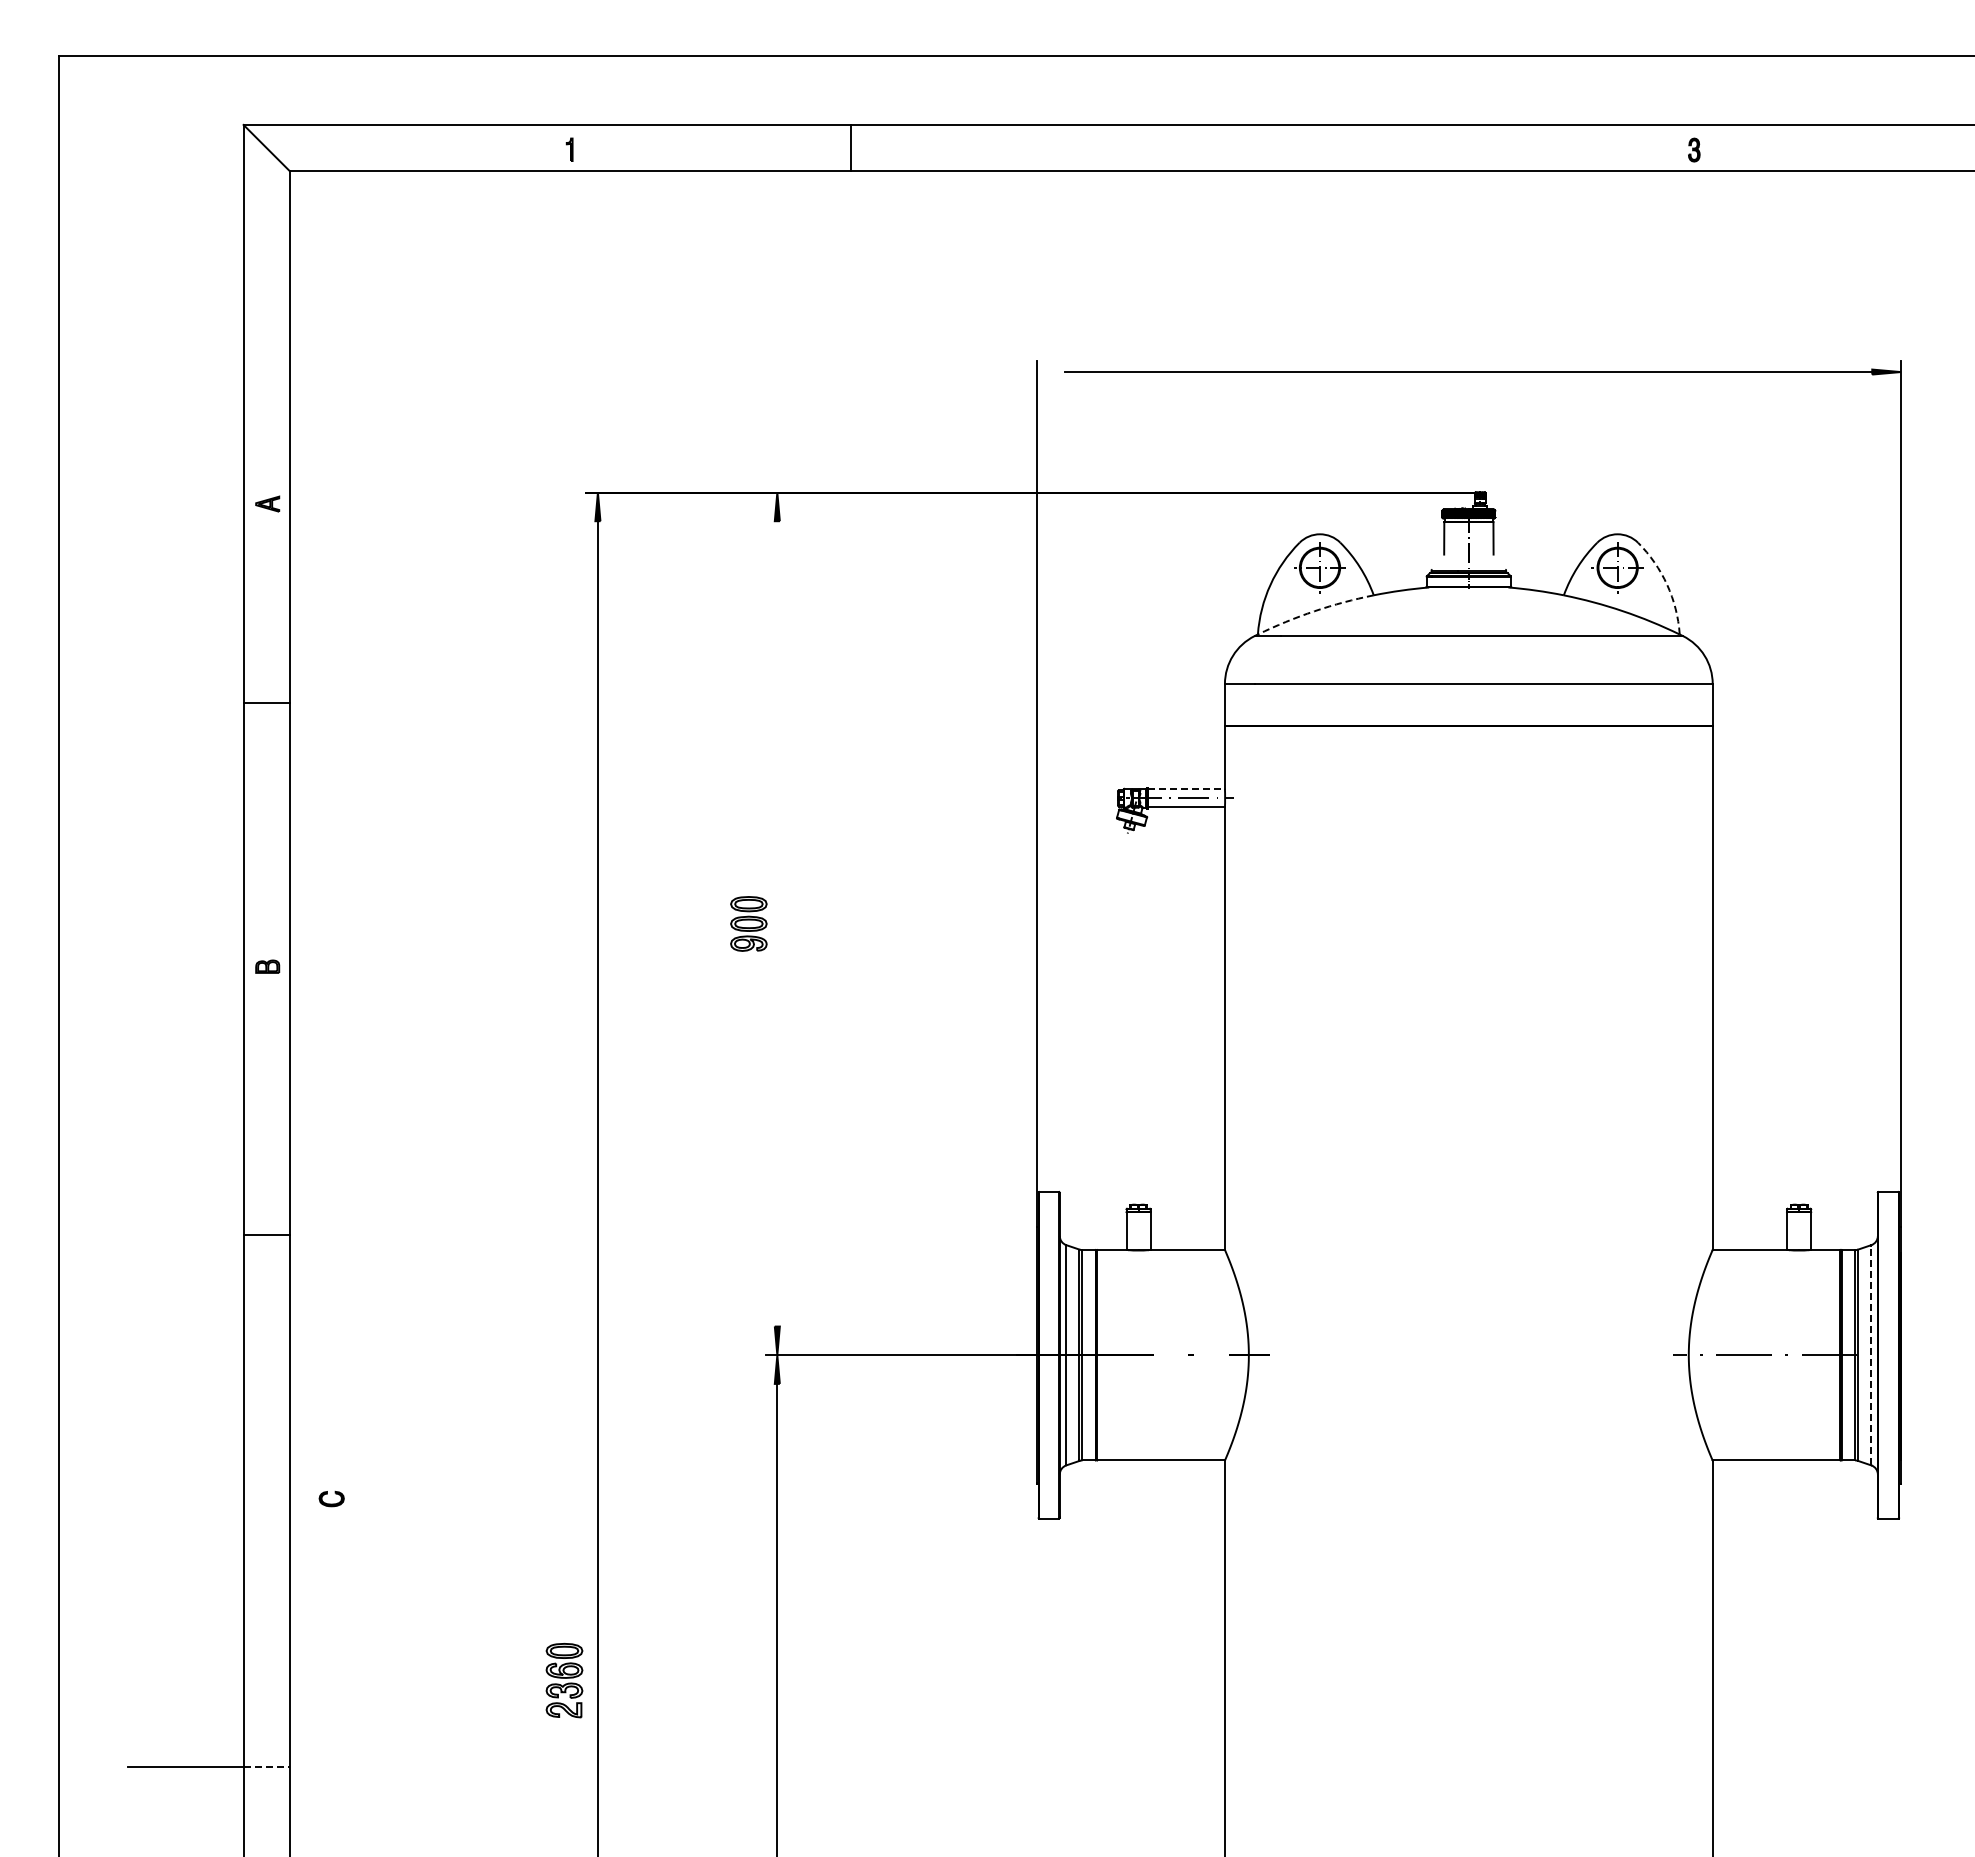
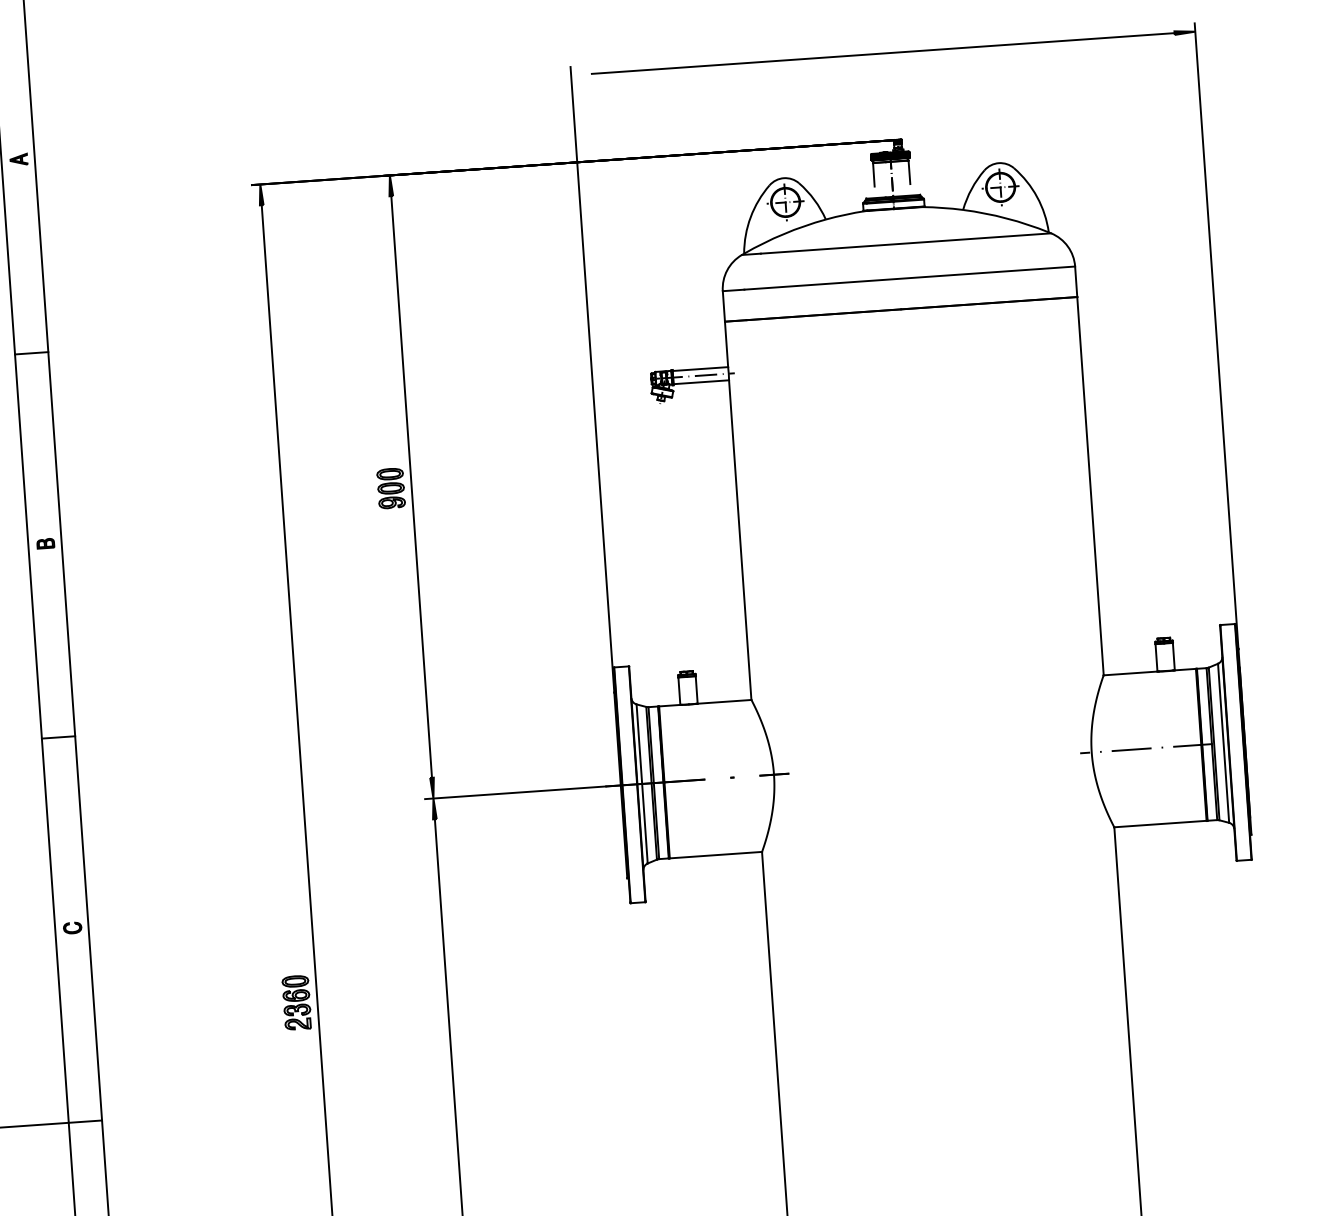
part: (267, 503) -> (18, 159), moved
arc: (1667, 584) -> (1037, 196), dashed -> solid
arc: (1314, 611) -> (783, 234), dashed -> solid
line: (1187, 789) -> (701, 369), dashed -> solid
line: (777, 923) -> (411, 486), added
line: (1871, 1355) -> (1223, 743), dashed -> solid
part: (331, 1499) -> (72, 928), moved
part: (564, 1680) -> (296, 1002), moved
line: (267, 1766) -> (86, 1121), dashed -> solid

